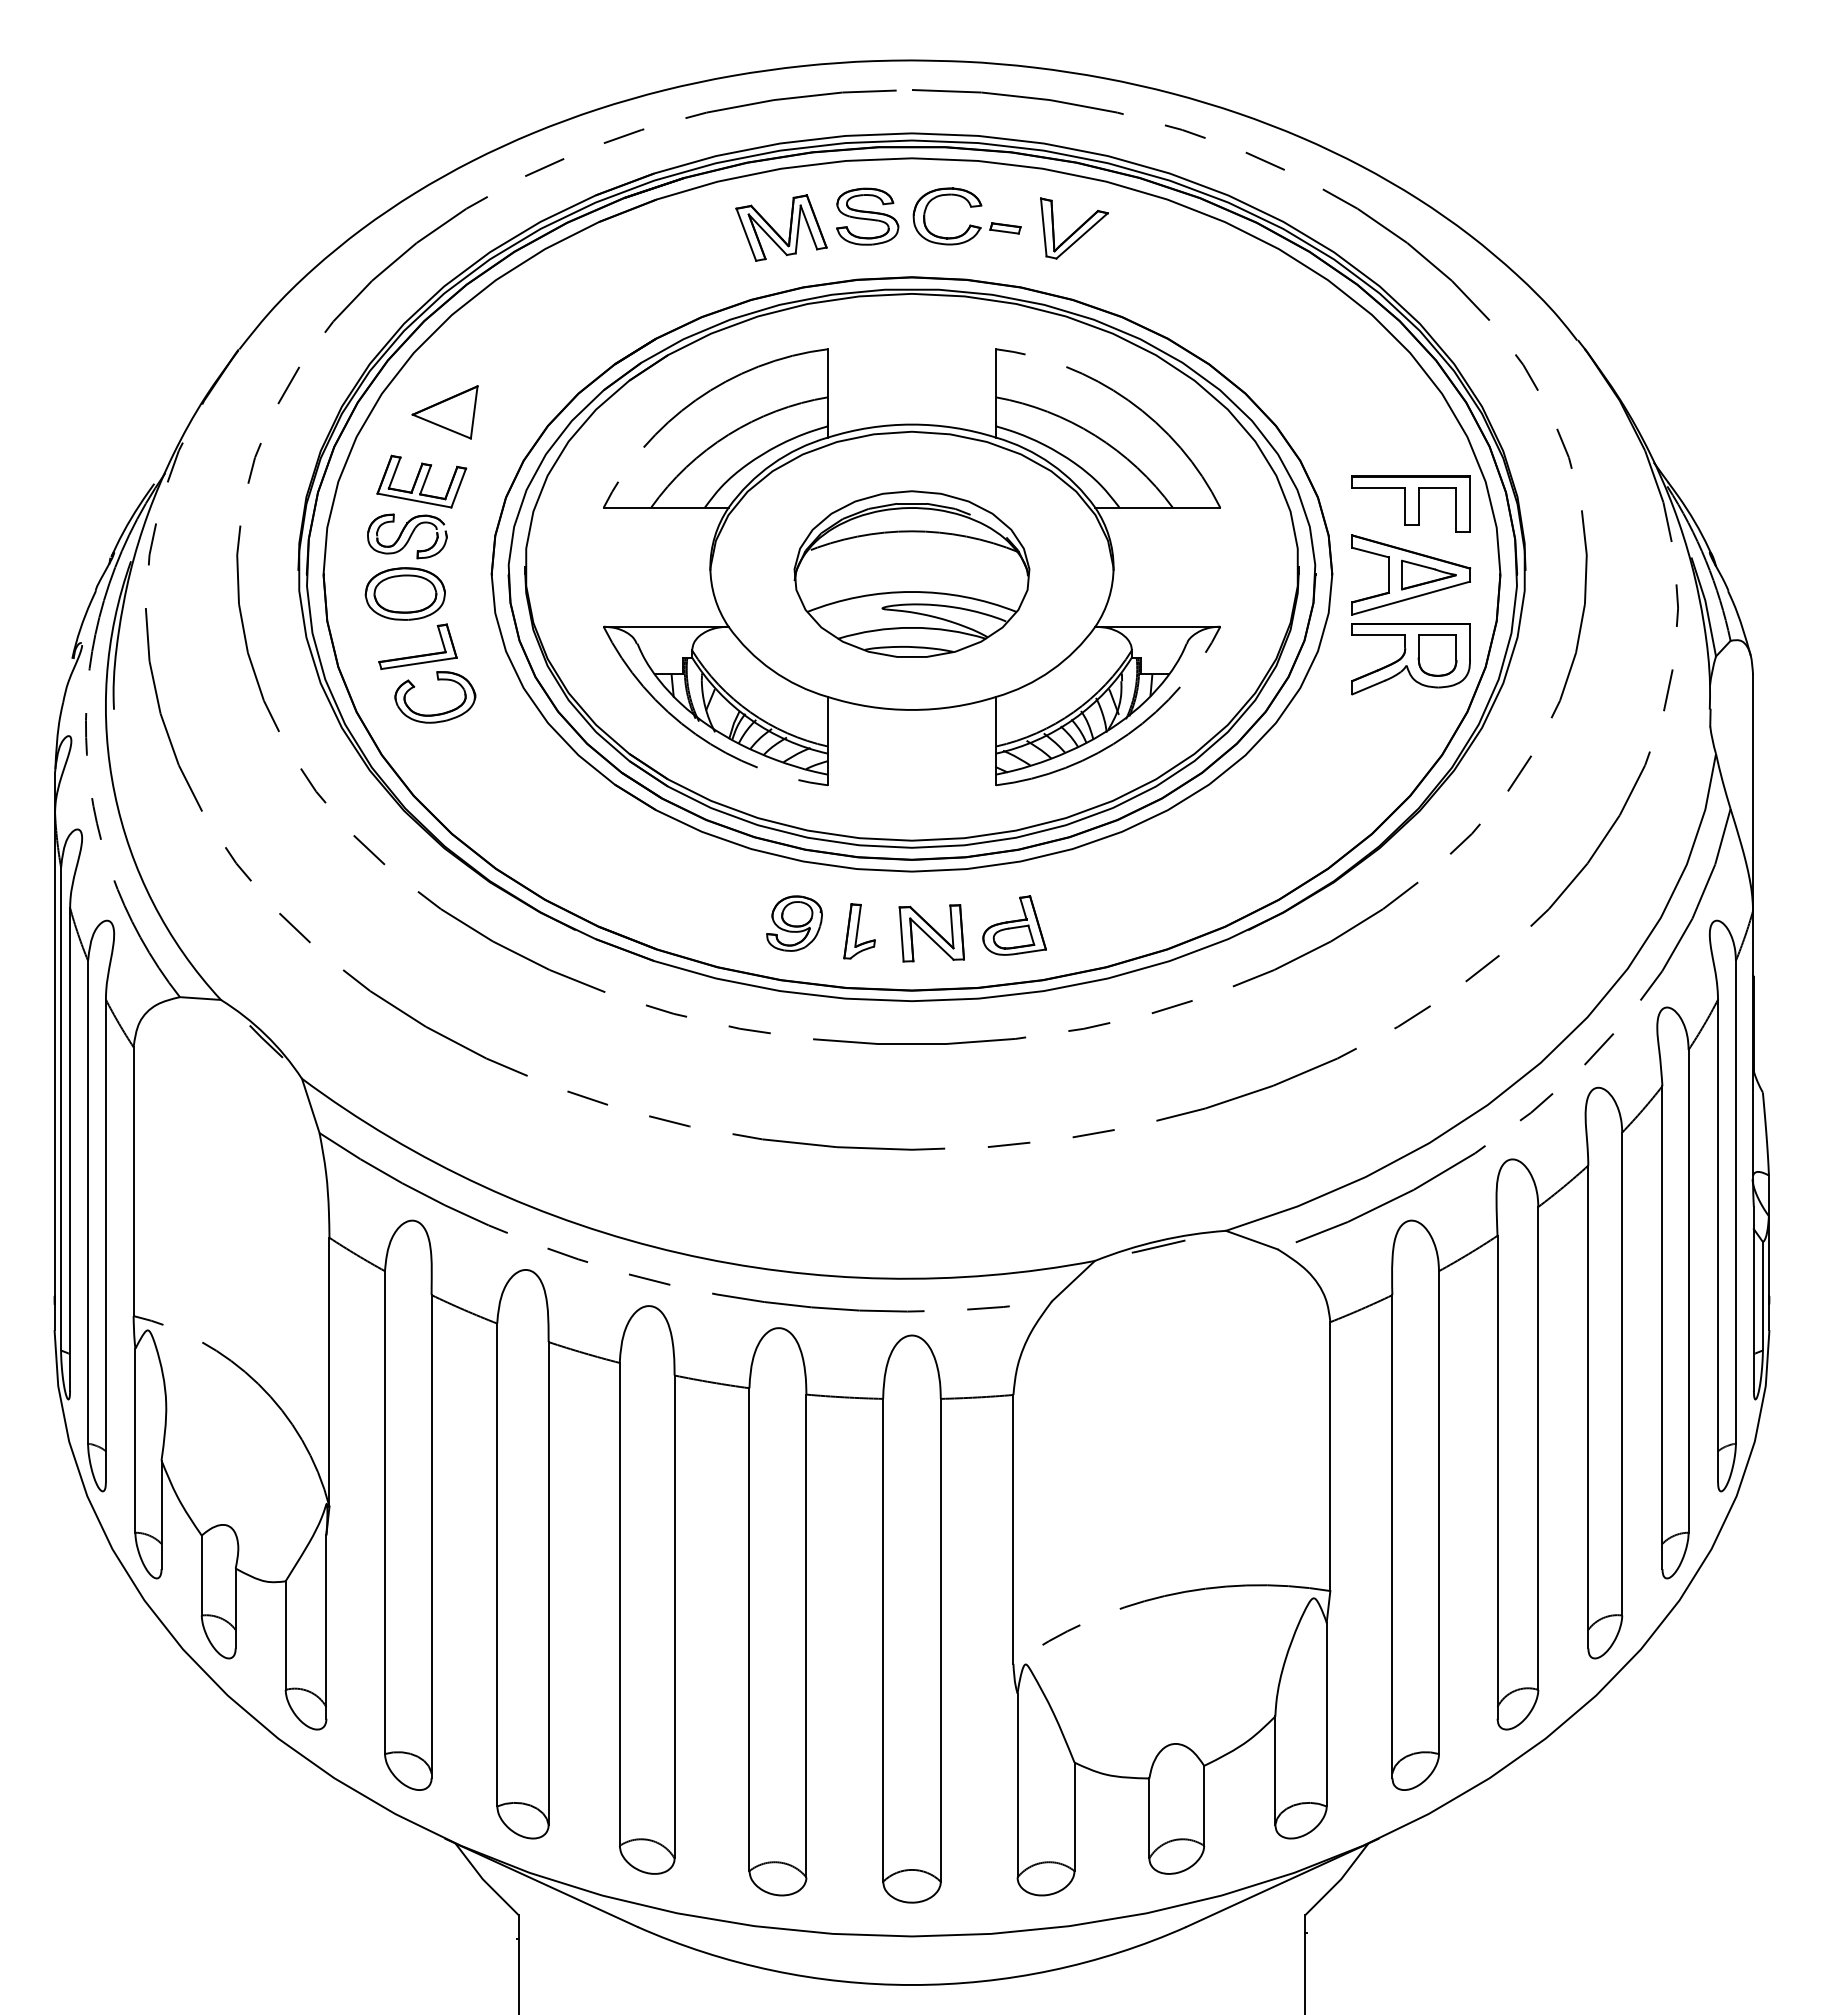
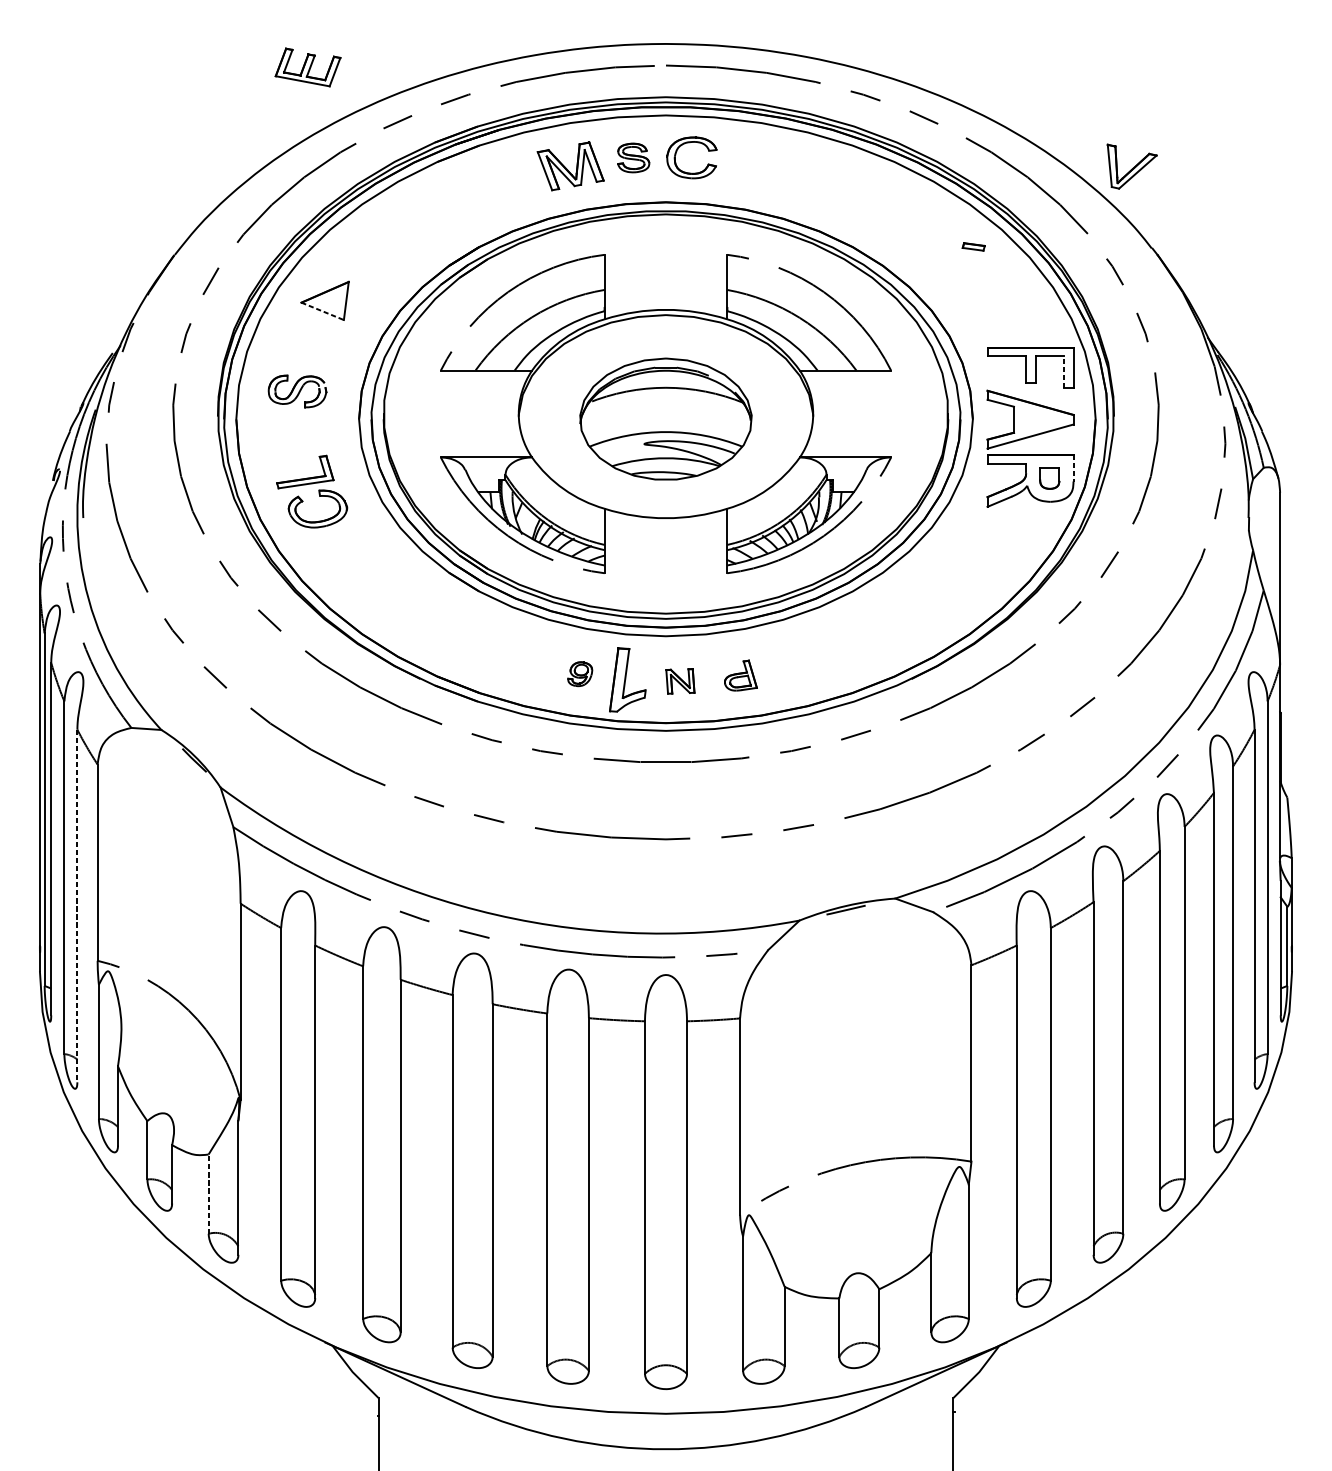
part: (867, 216) -> (633, 157), size x0.7
part: (1005, 228) -> (973, 246), moved
part: (1074, 228) -> (1132, 166), moved
line: (442, 426) -> (323, 311), solid -> dashed
part: (421, 481) -> (307, 67), moved
line: (1456, 509) -> (1063, 371), solid -> dashed
part: (1428, 574) -> (1043, 419), removed
part: (404, 593) -> (295, 433), removed
line: (1470, 642) -> (1073, 468), solid -> dashed
part: (1437, 655) -> (1049, 478), size x0.7
part: (794, 923) -> (580, 674), size x0.6
part: (1014, 925) -> (740, 675), size x0.7
part: (859, 931) -> (627, 680), size x1.6
part: (931, 933) -> (680, 681), size x0.6
line: (105, 1241) -> (77, 906), solid -> dashed
line: (285, 1635) -> (208, 1194), solid -> dashed

